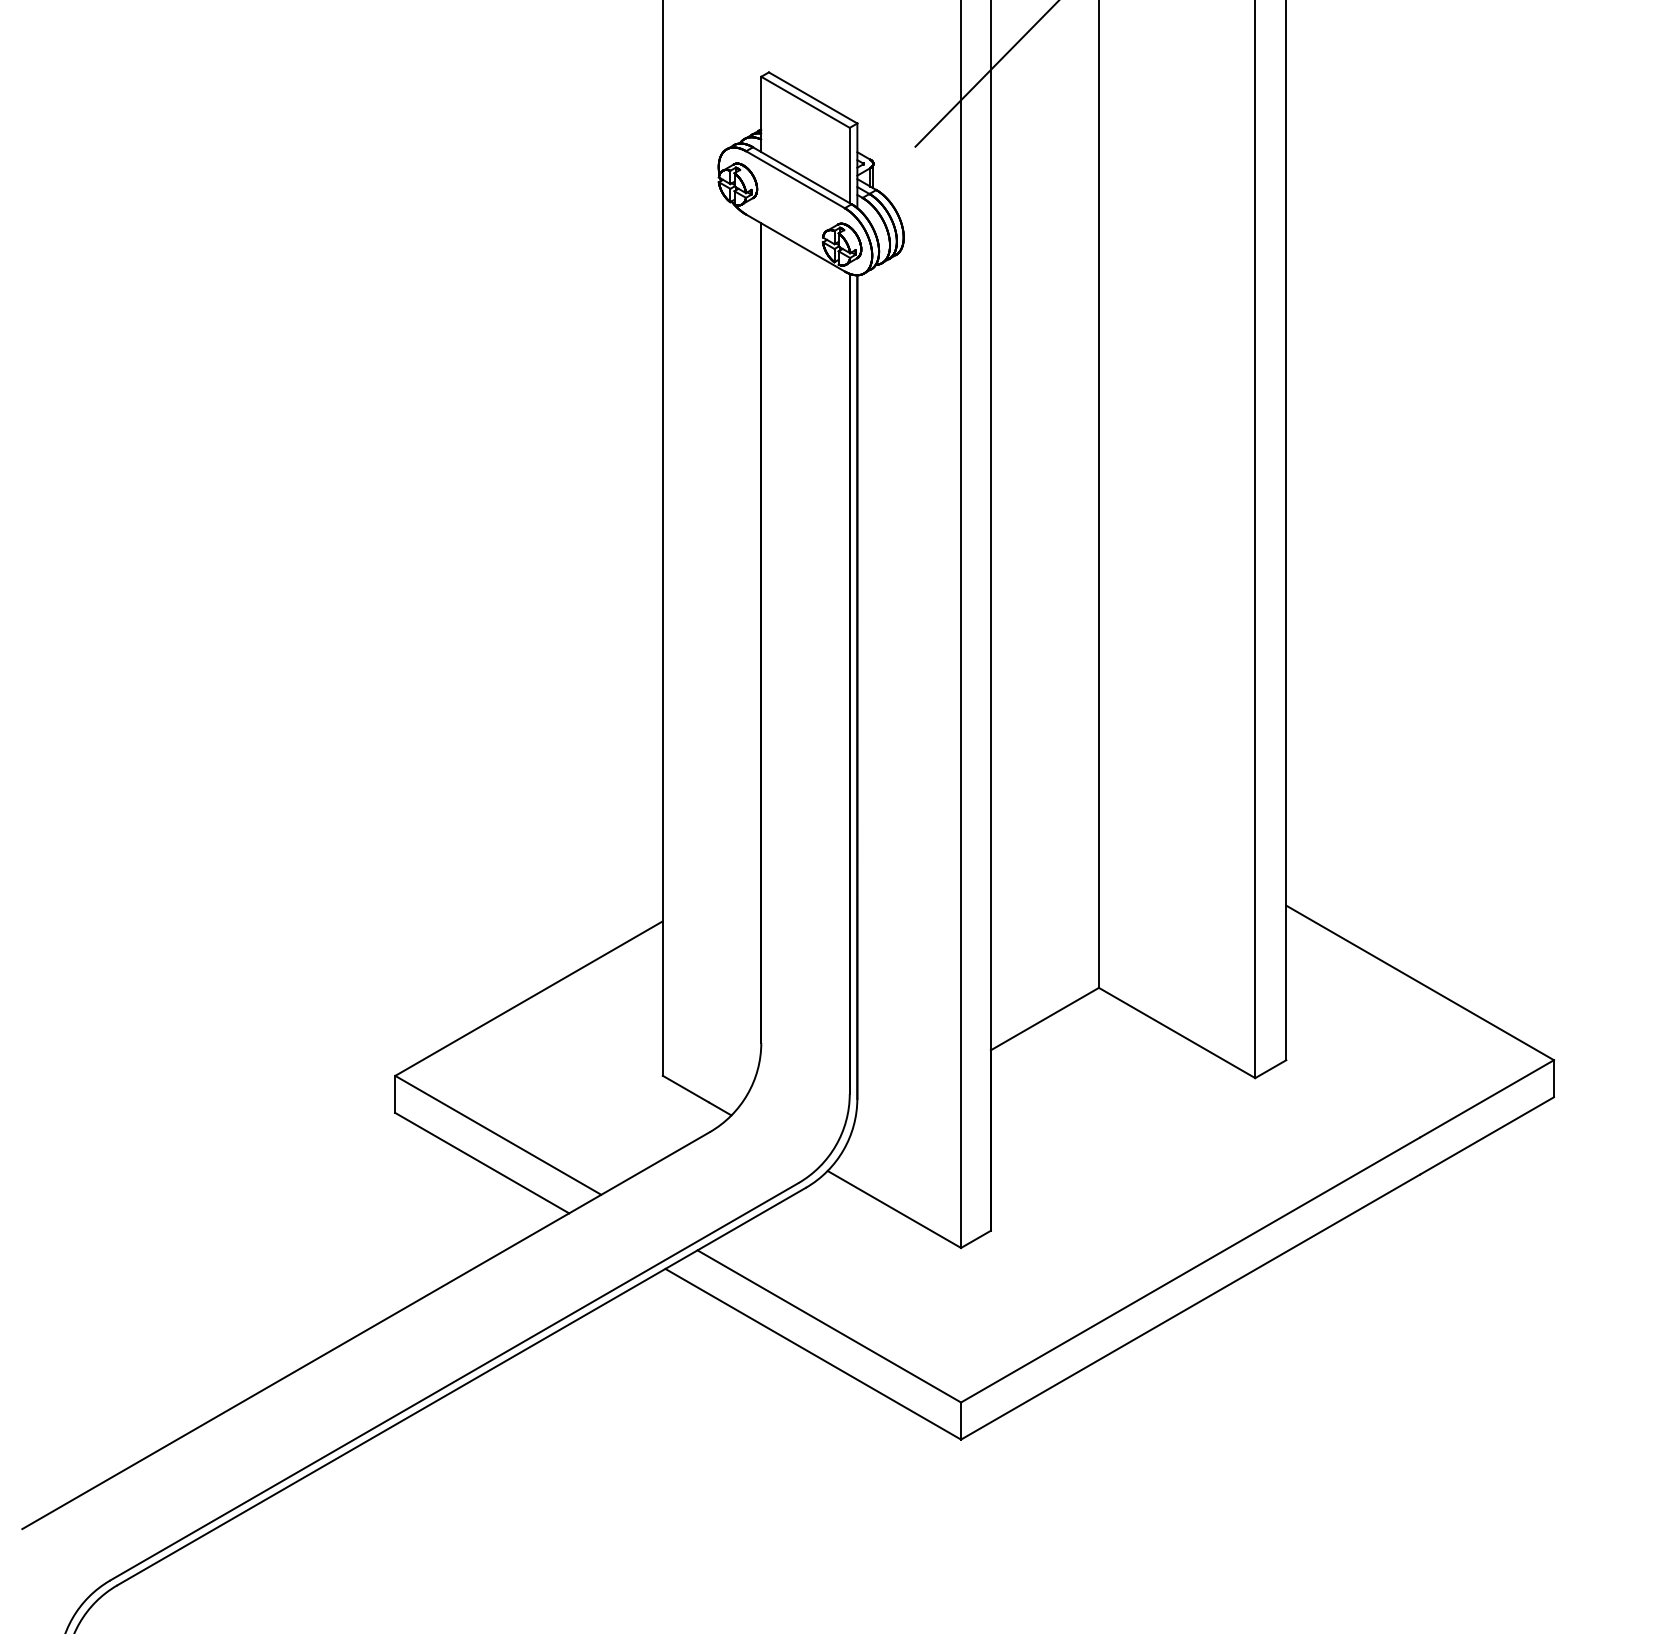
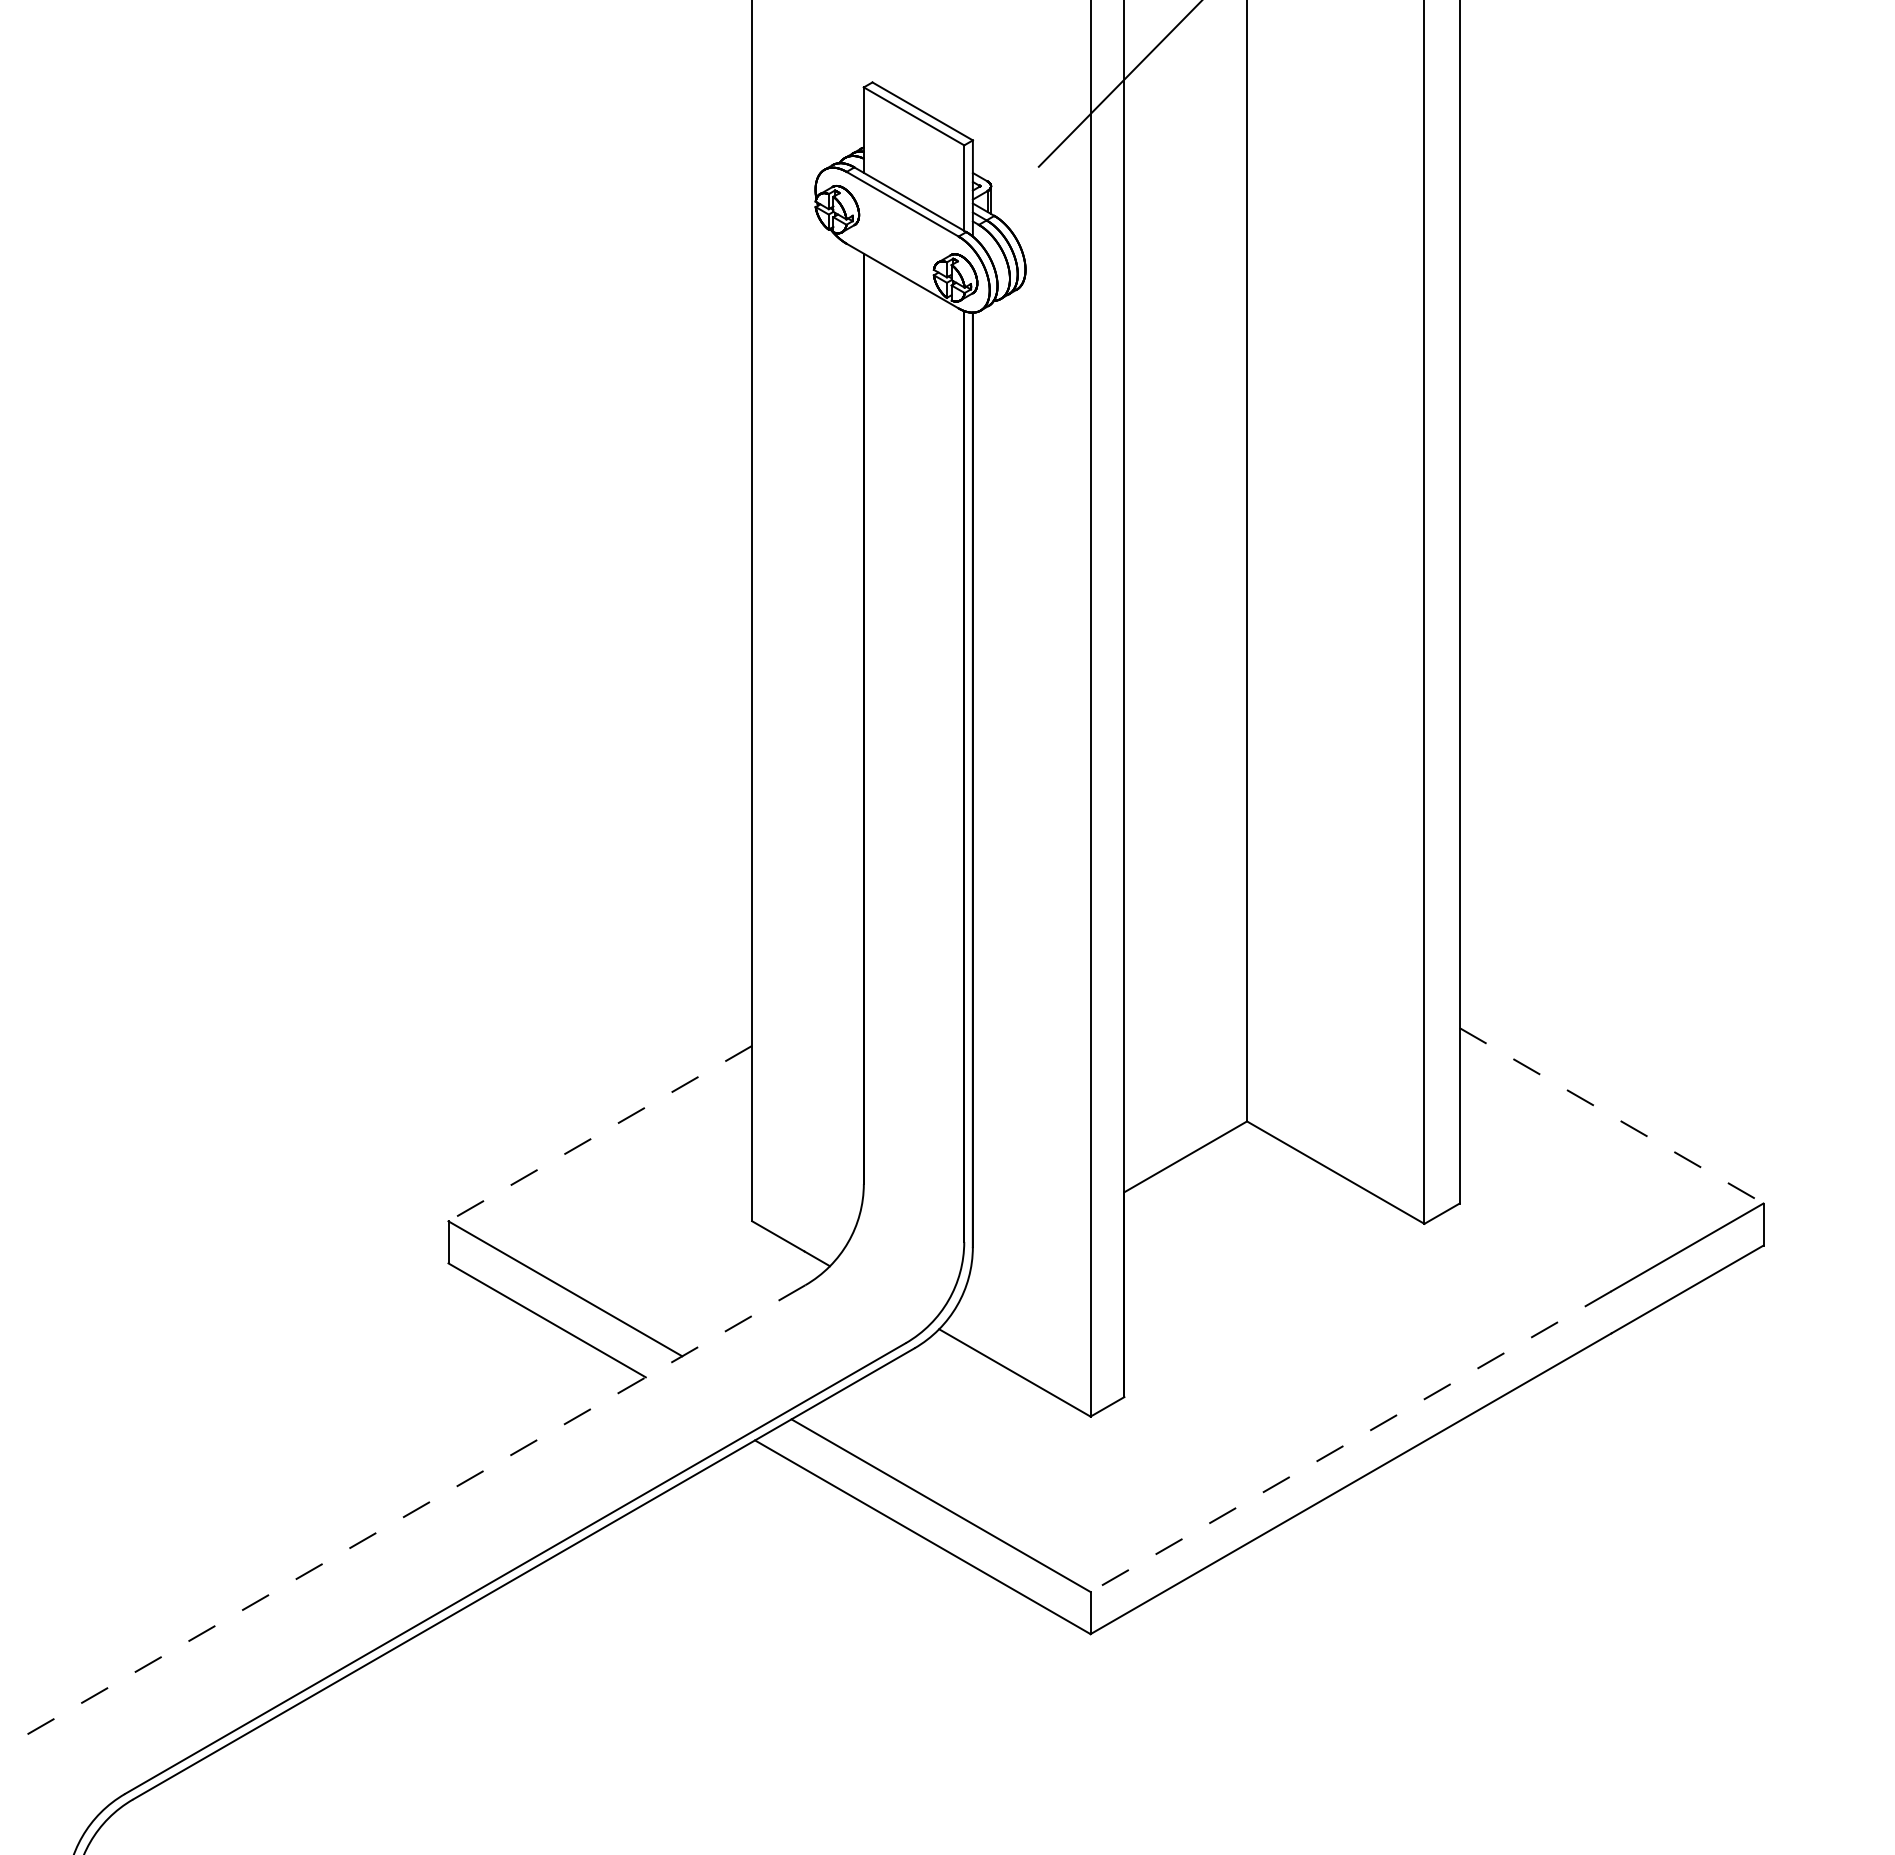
line: (1420, 983) -> (1612, 1116), solid -> dashed
line: (528, 998) -> (599, 1133), solid -> dashed
line: (1190, 1269) -> (1351, 1441), solid -> dashed
line: (365, 1330) -> (414, 1510), solid -> dashed

